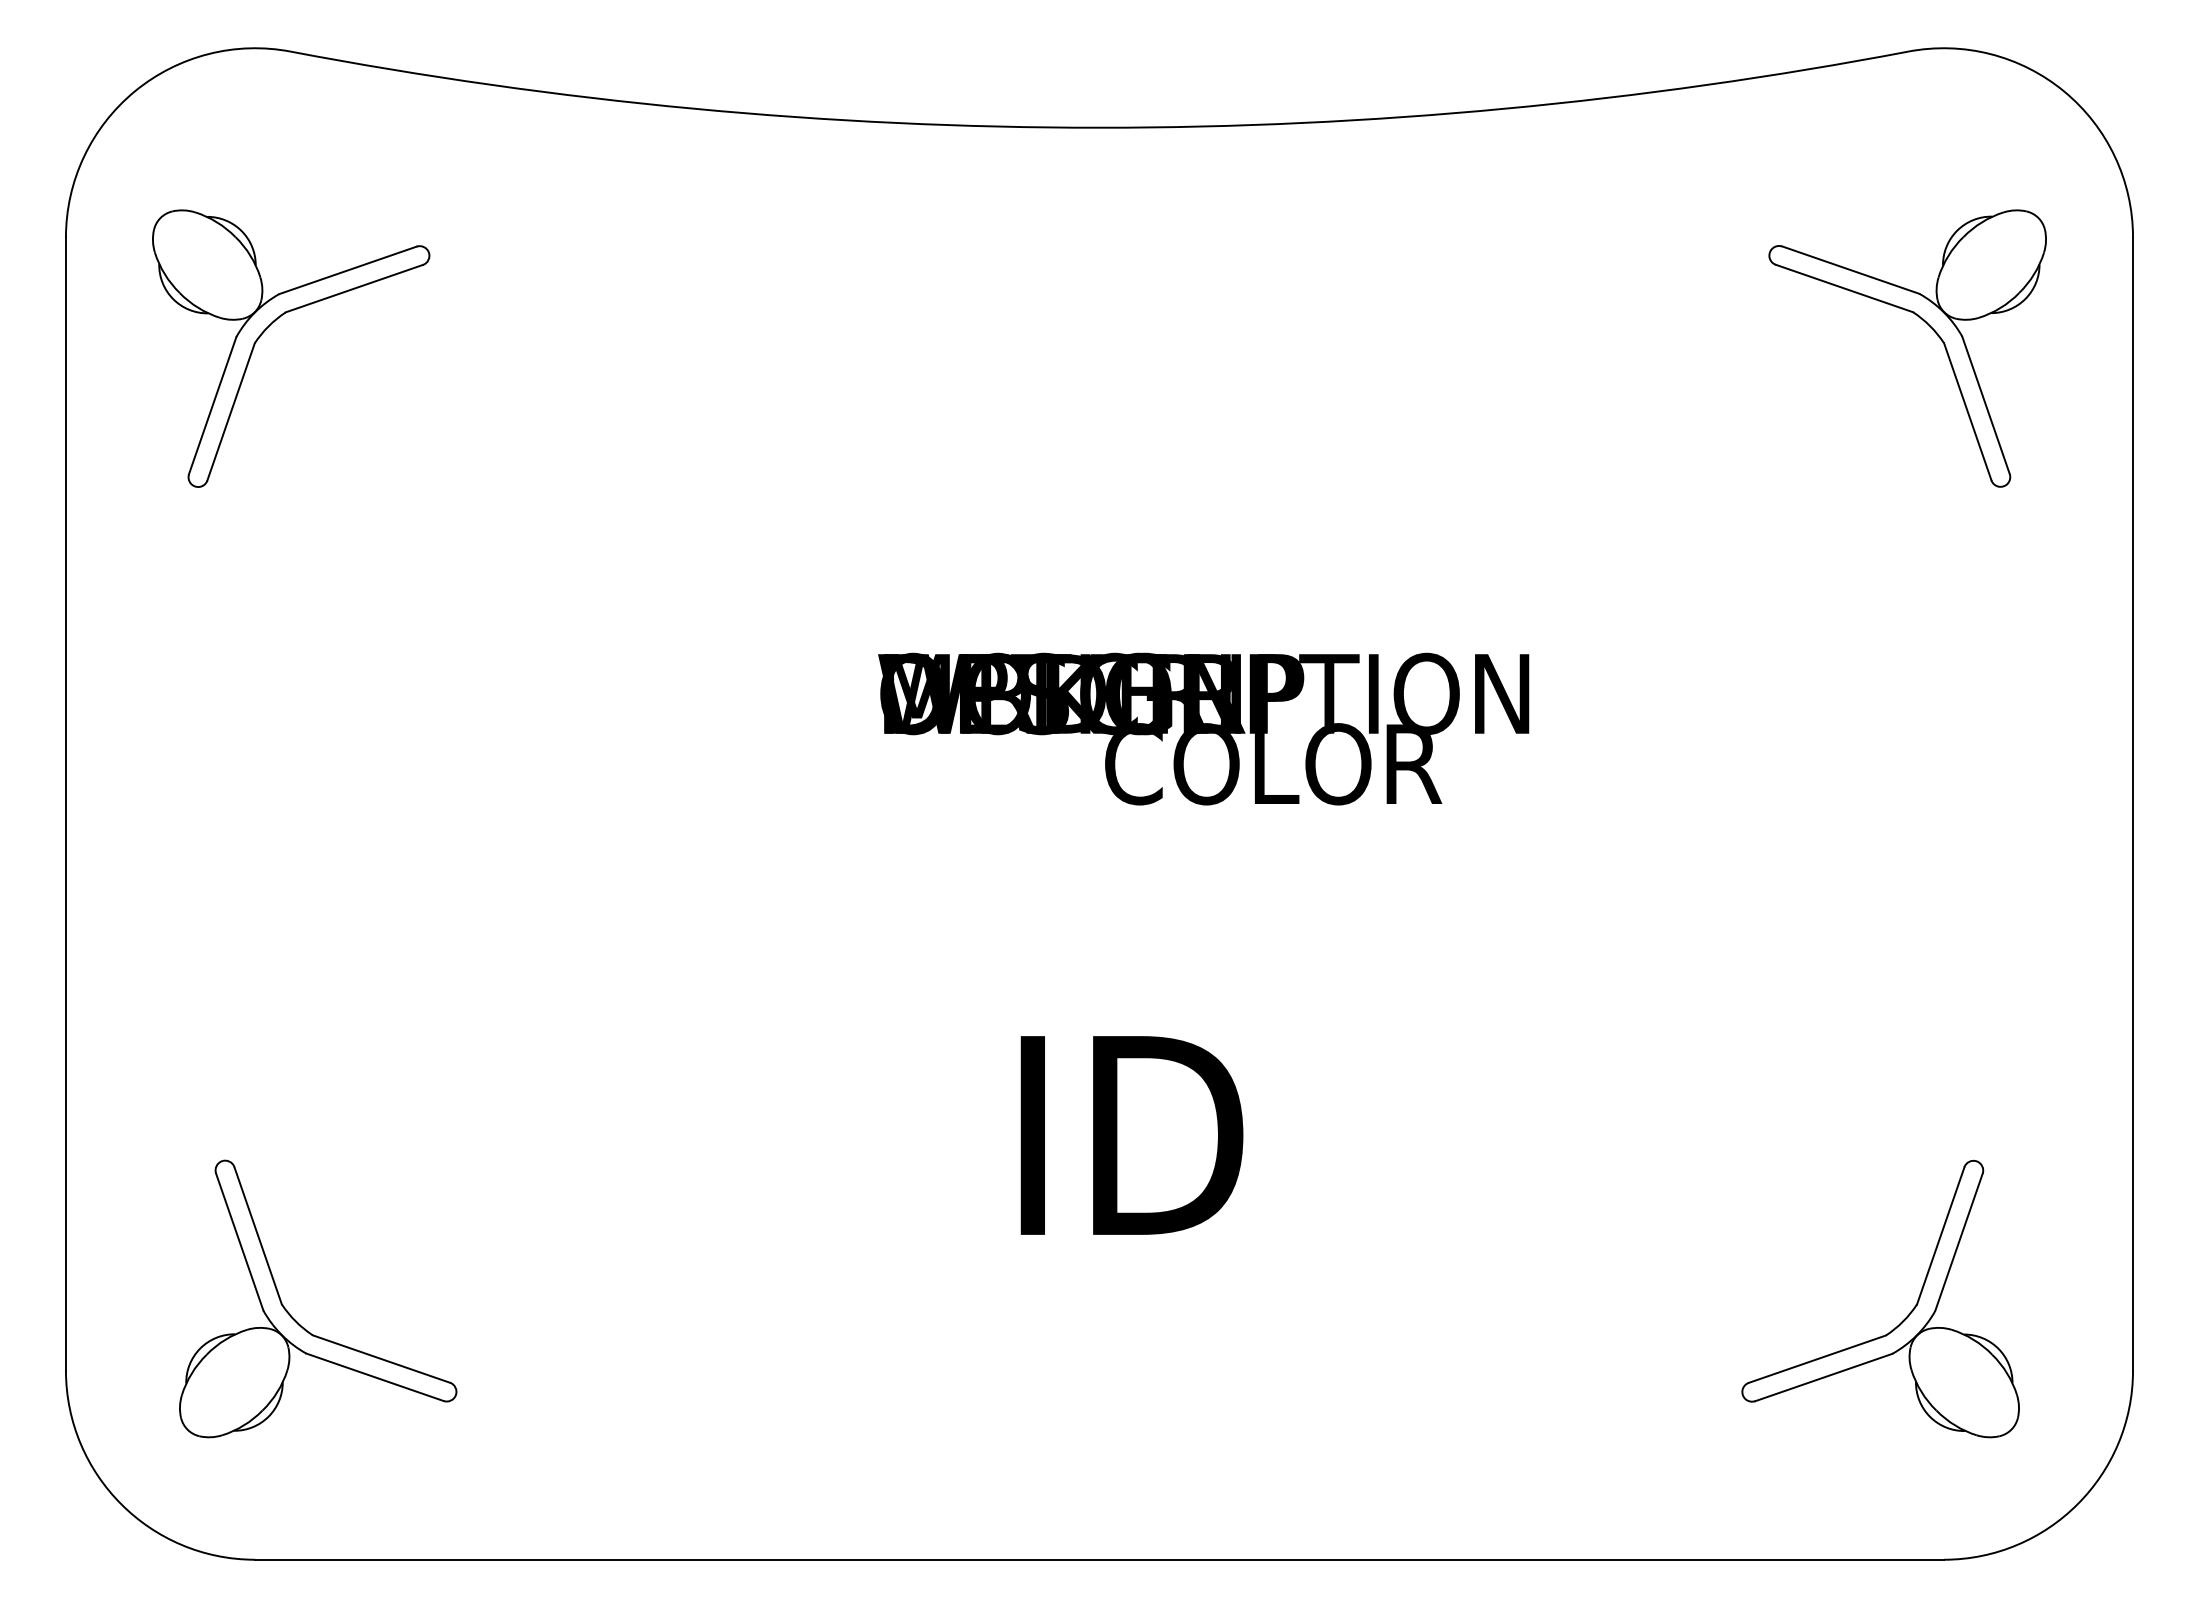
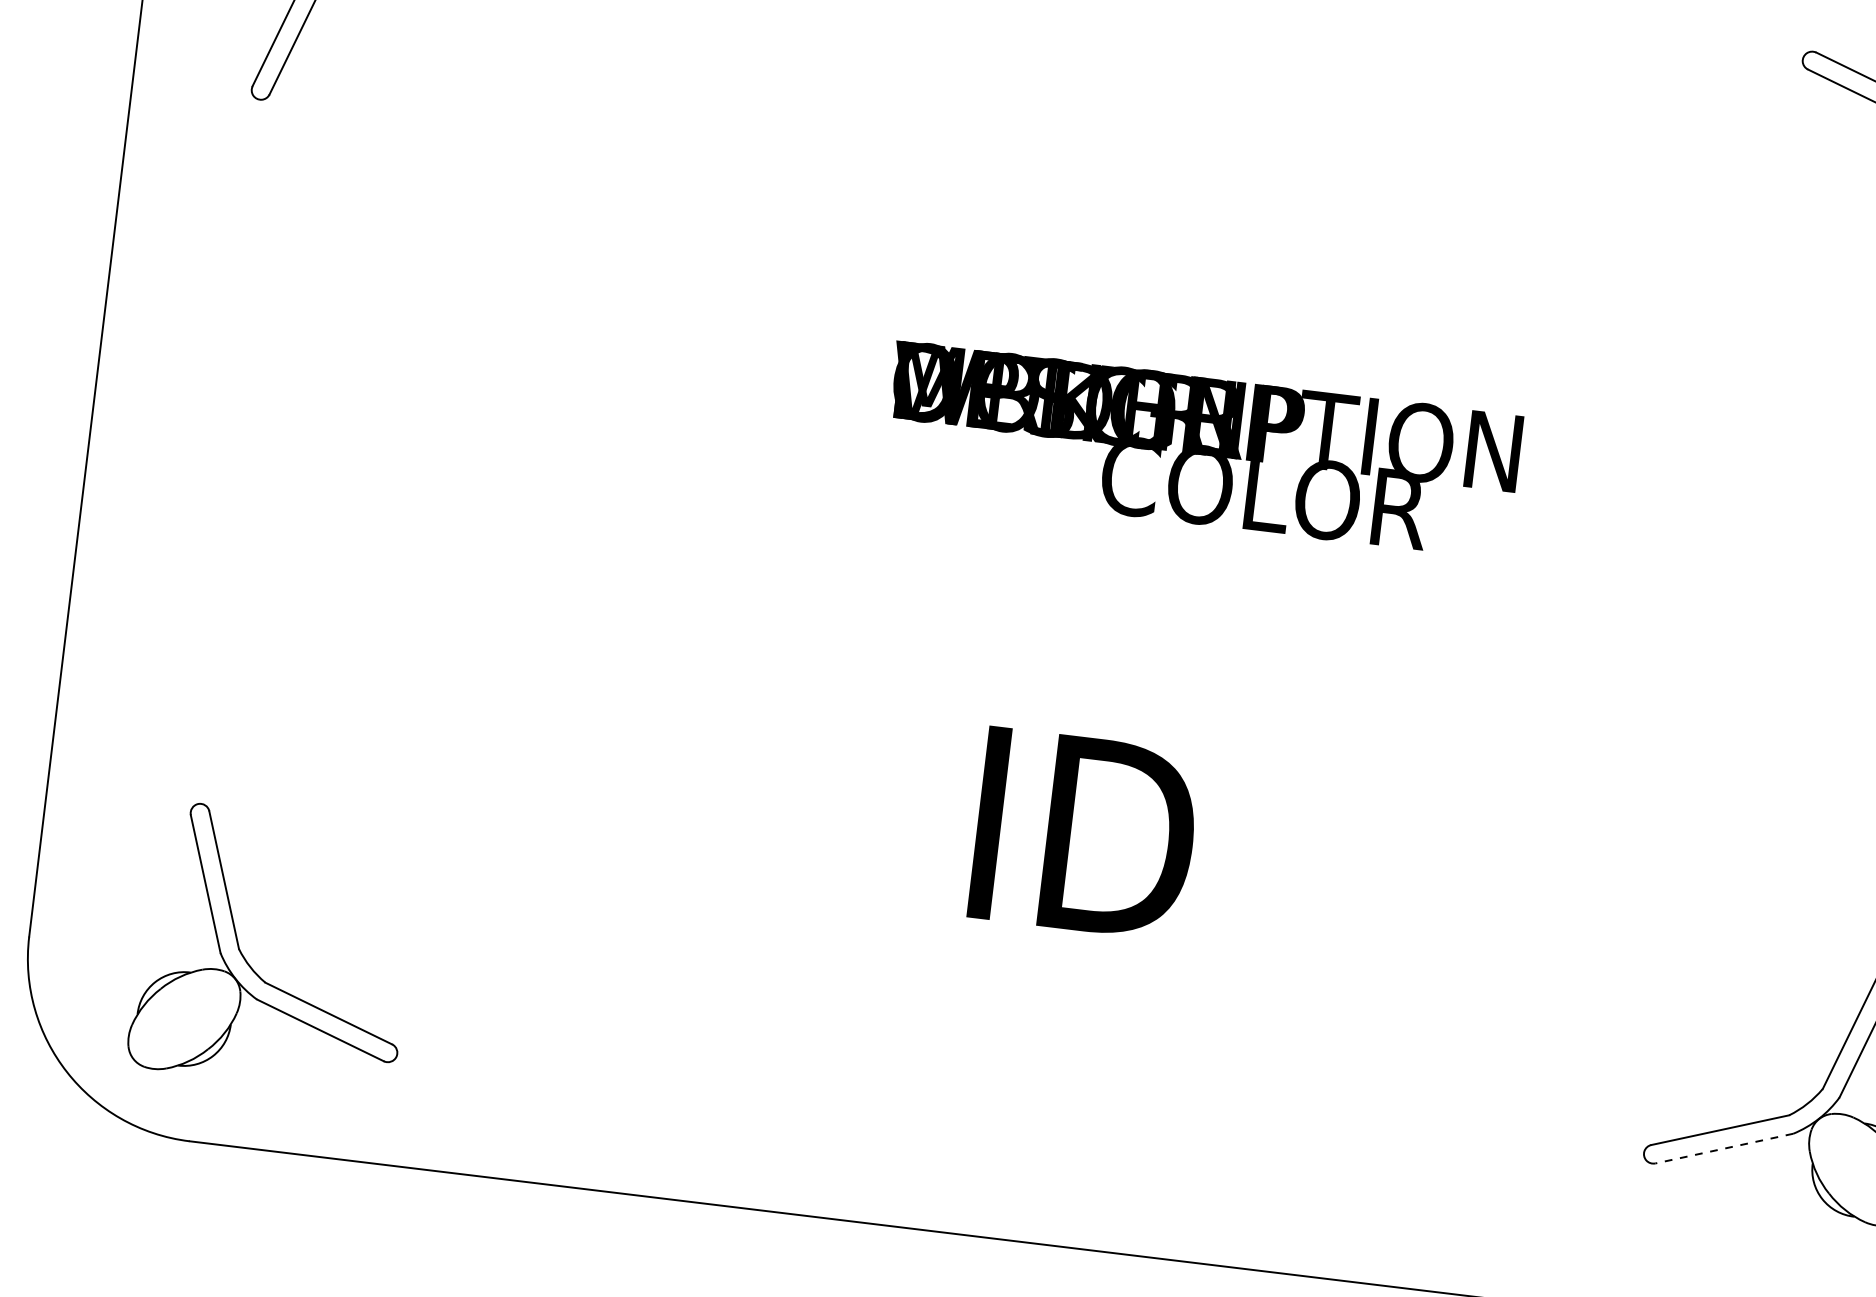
part: (296, 1320) -> (251, 966), moved
line: (1823, 1377) -> (1724, 1148), solid -> dashed

